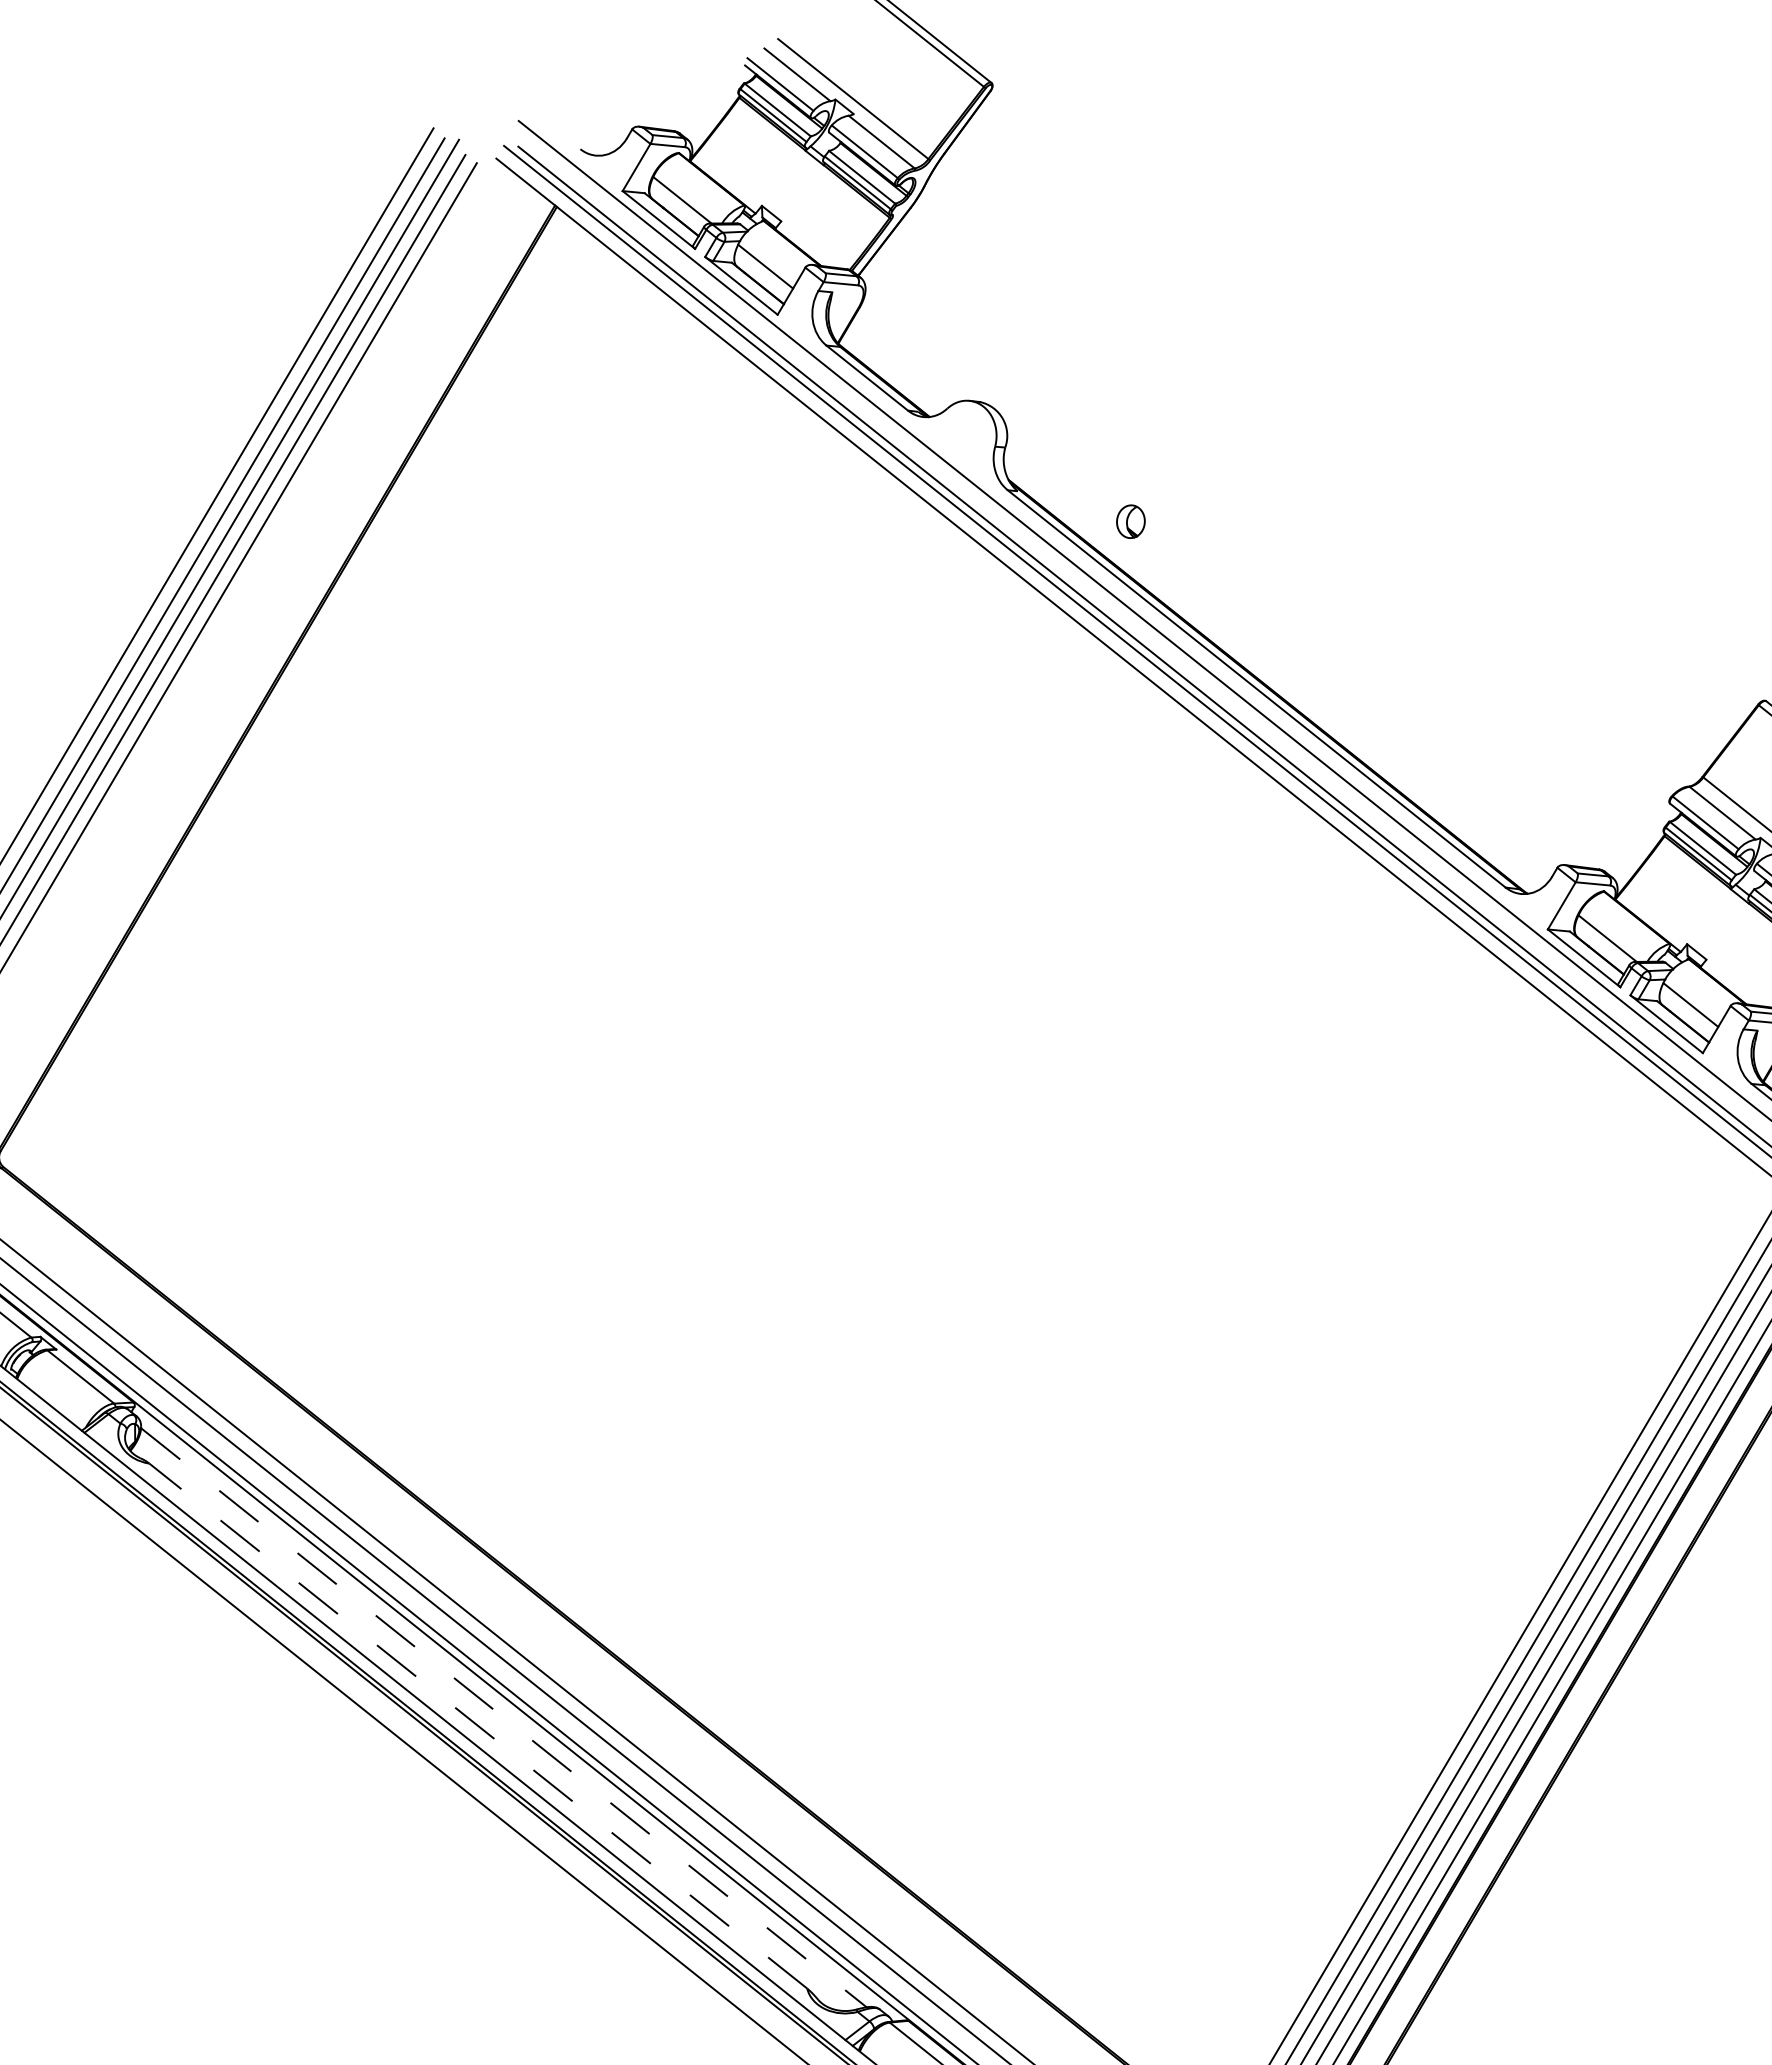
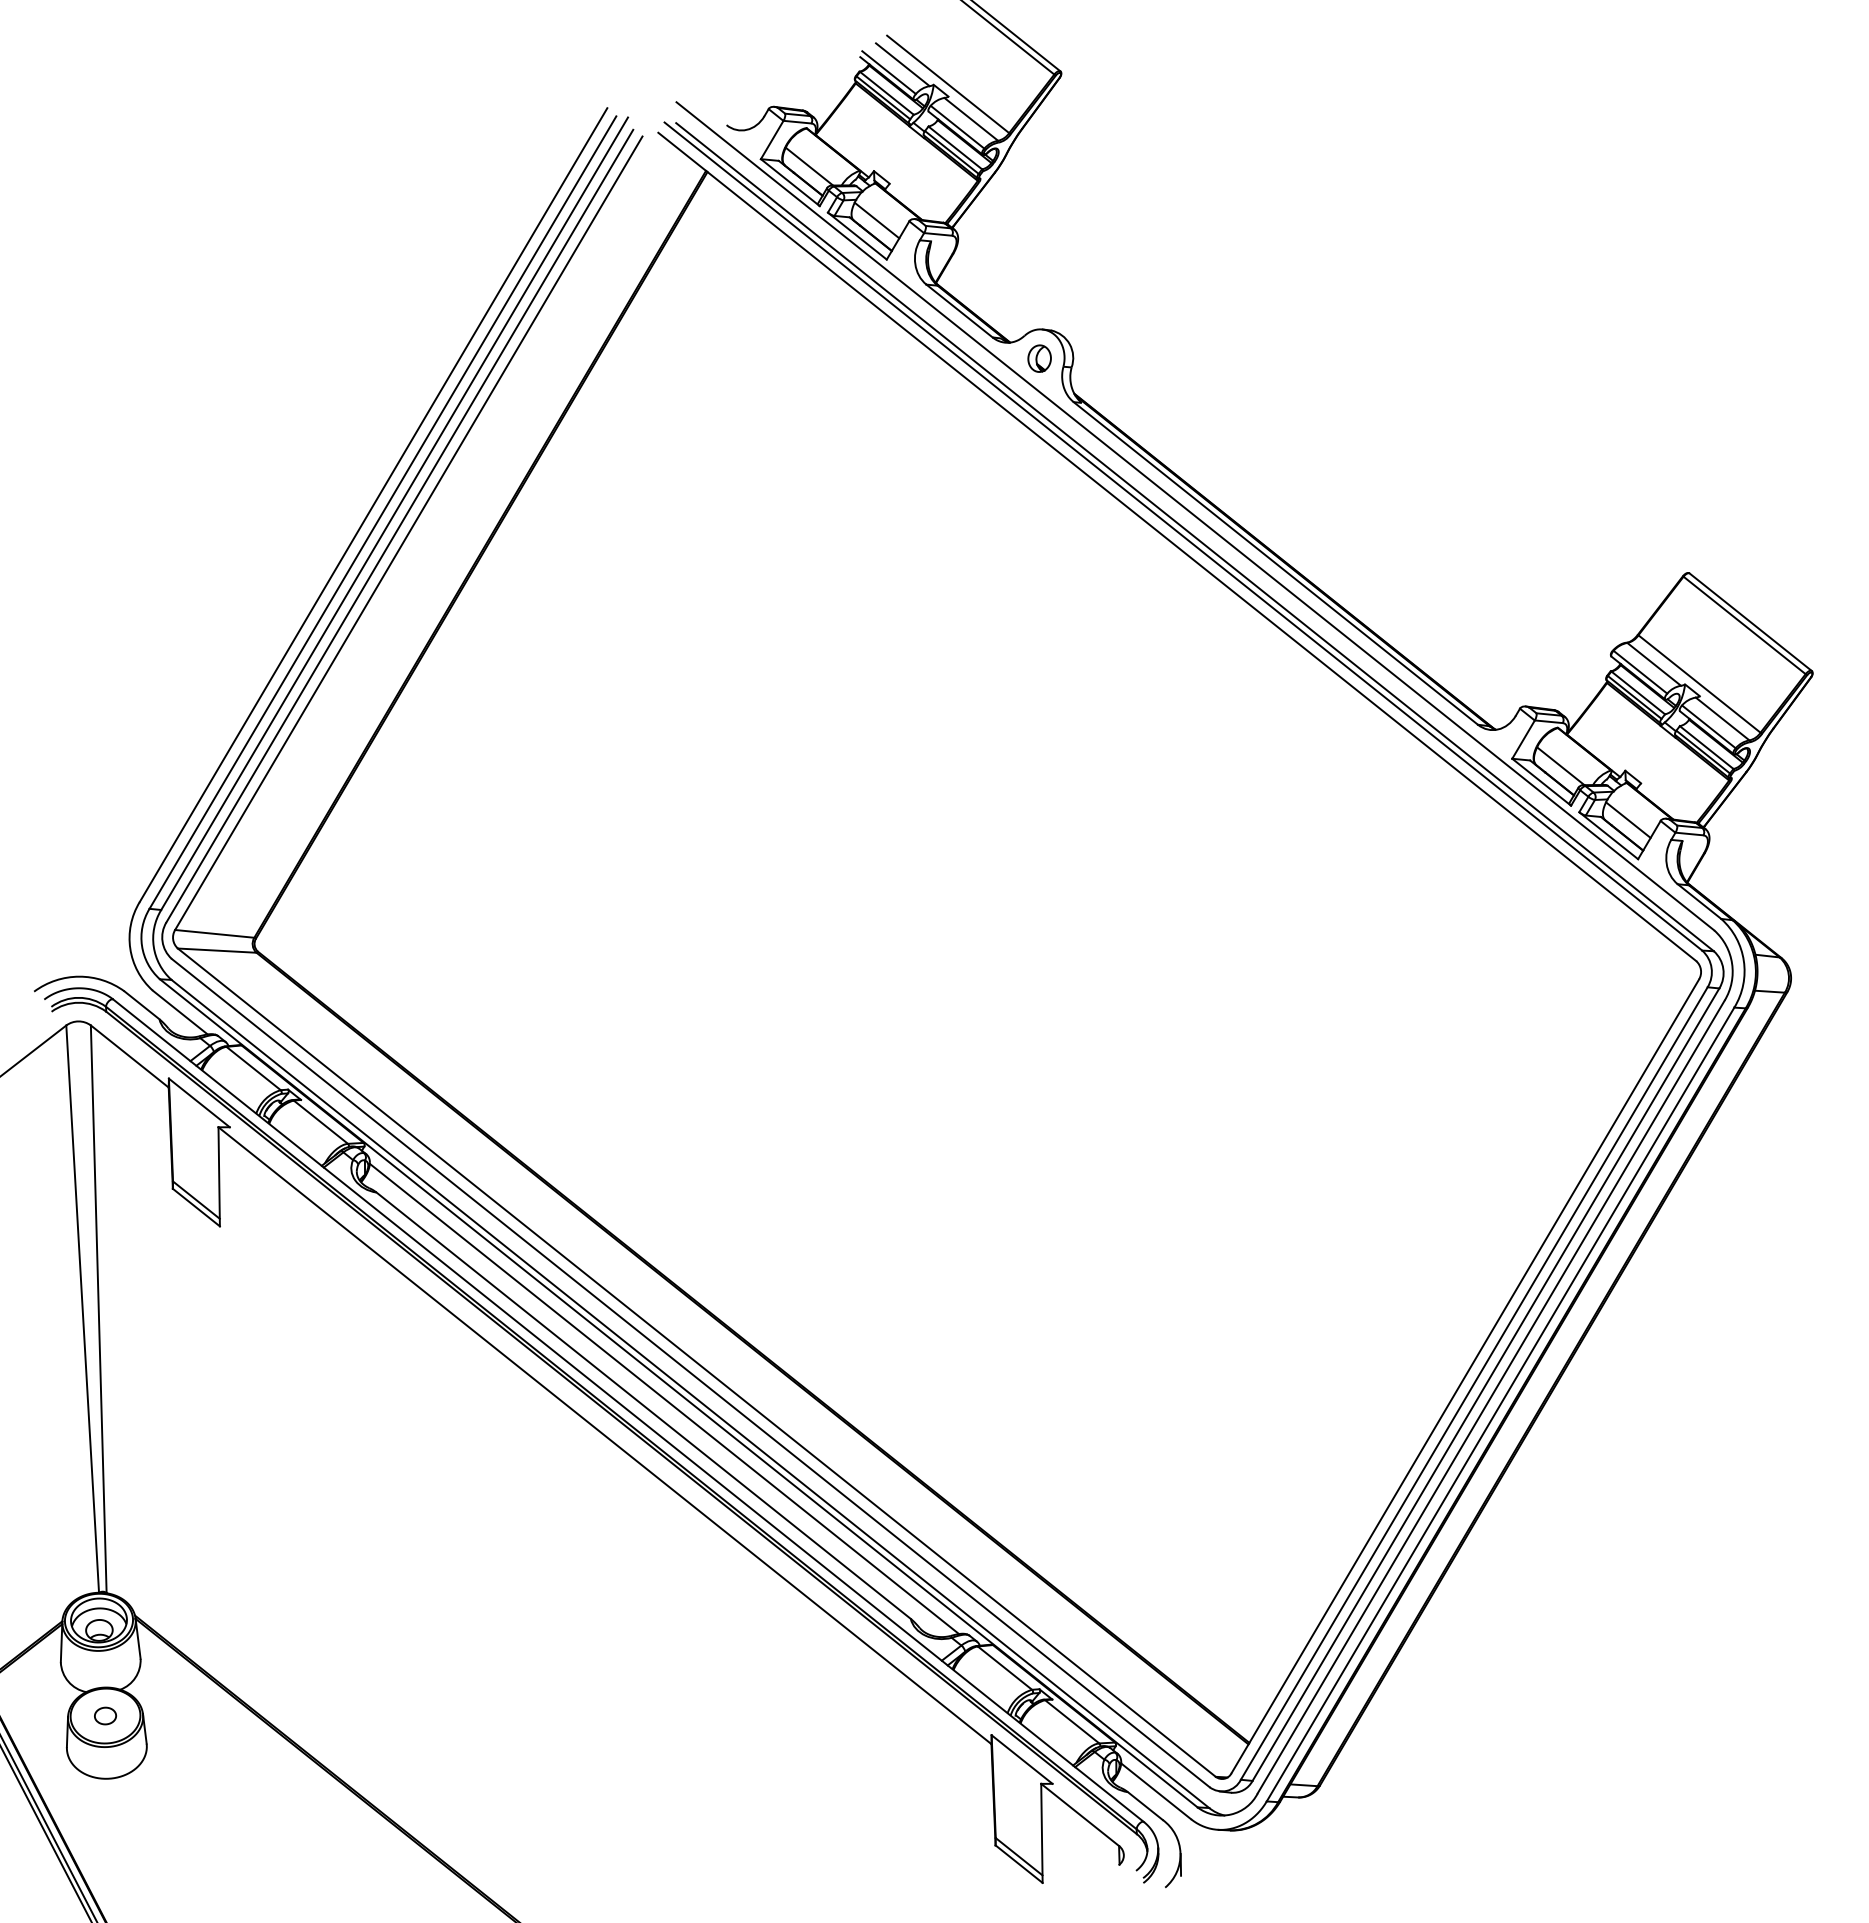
part: (1130, 521) -> (1039, 358), moved
line: (503, 1717) -> (664, 1398), dashed -> solid
line: (478, 1725) -> (643, 1405), dashed -> solid

